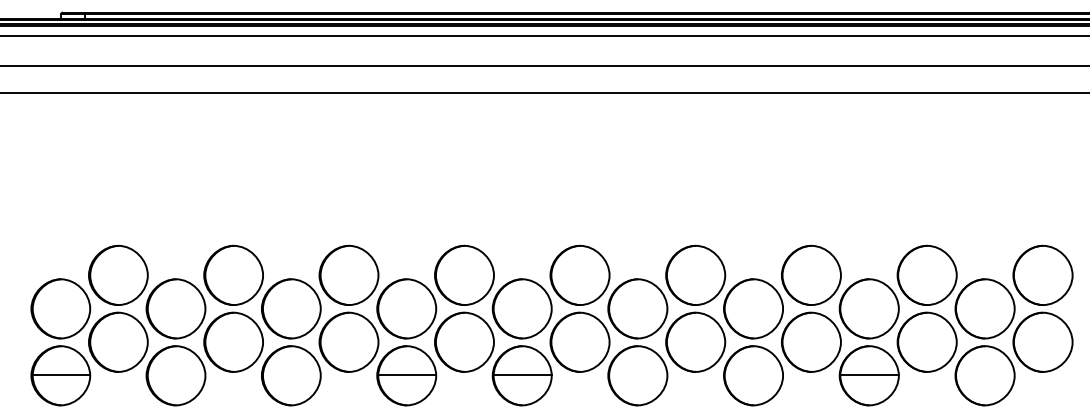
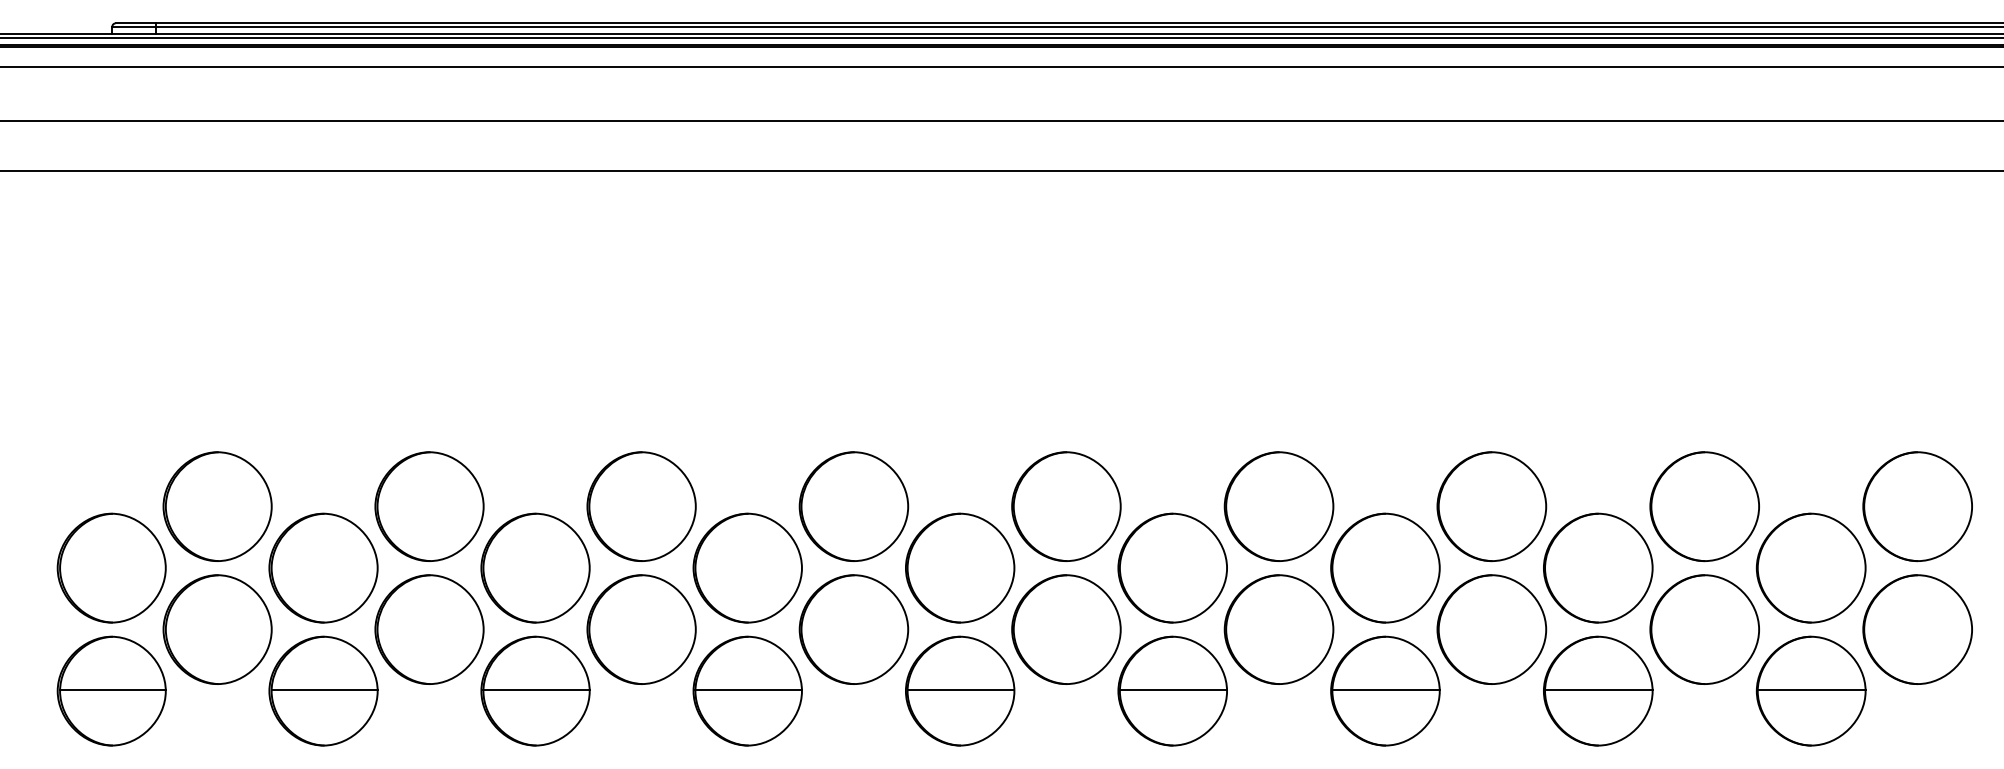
line: (176, 374) -> (324, 688), added
line: (291, 374) -> (535, 688), added
line: (638, 374) -> (1173, 688), added
line: (753, 374) -> (1385, 688), added
line: (985, 374) -> (1811, 688), added

